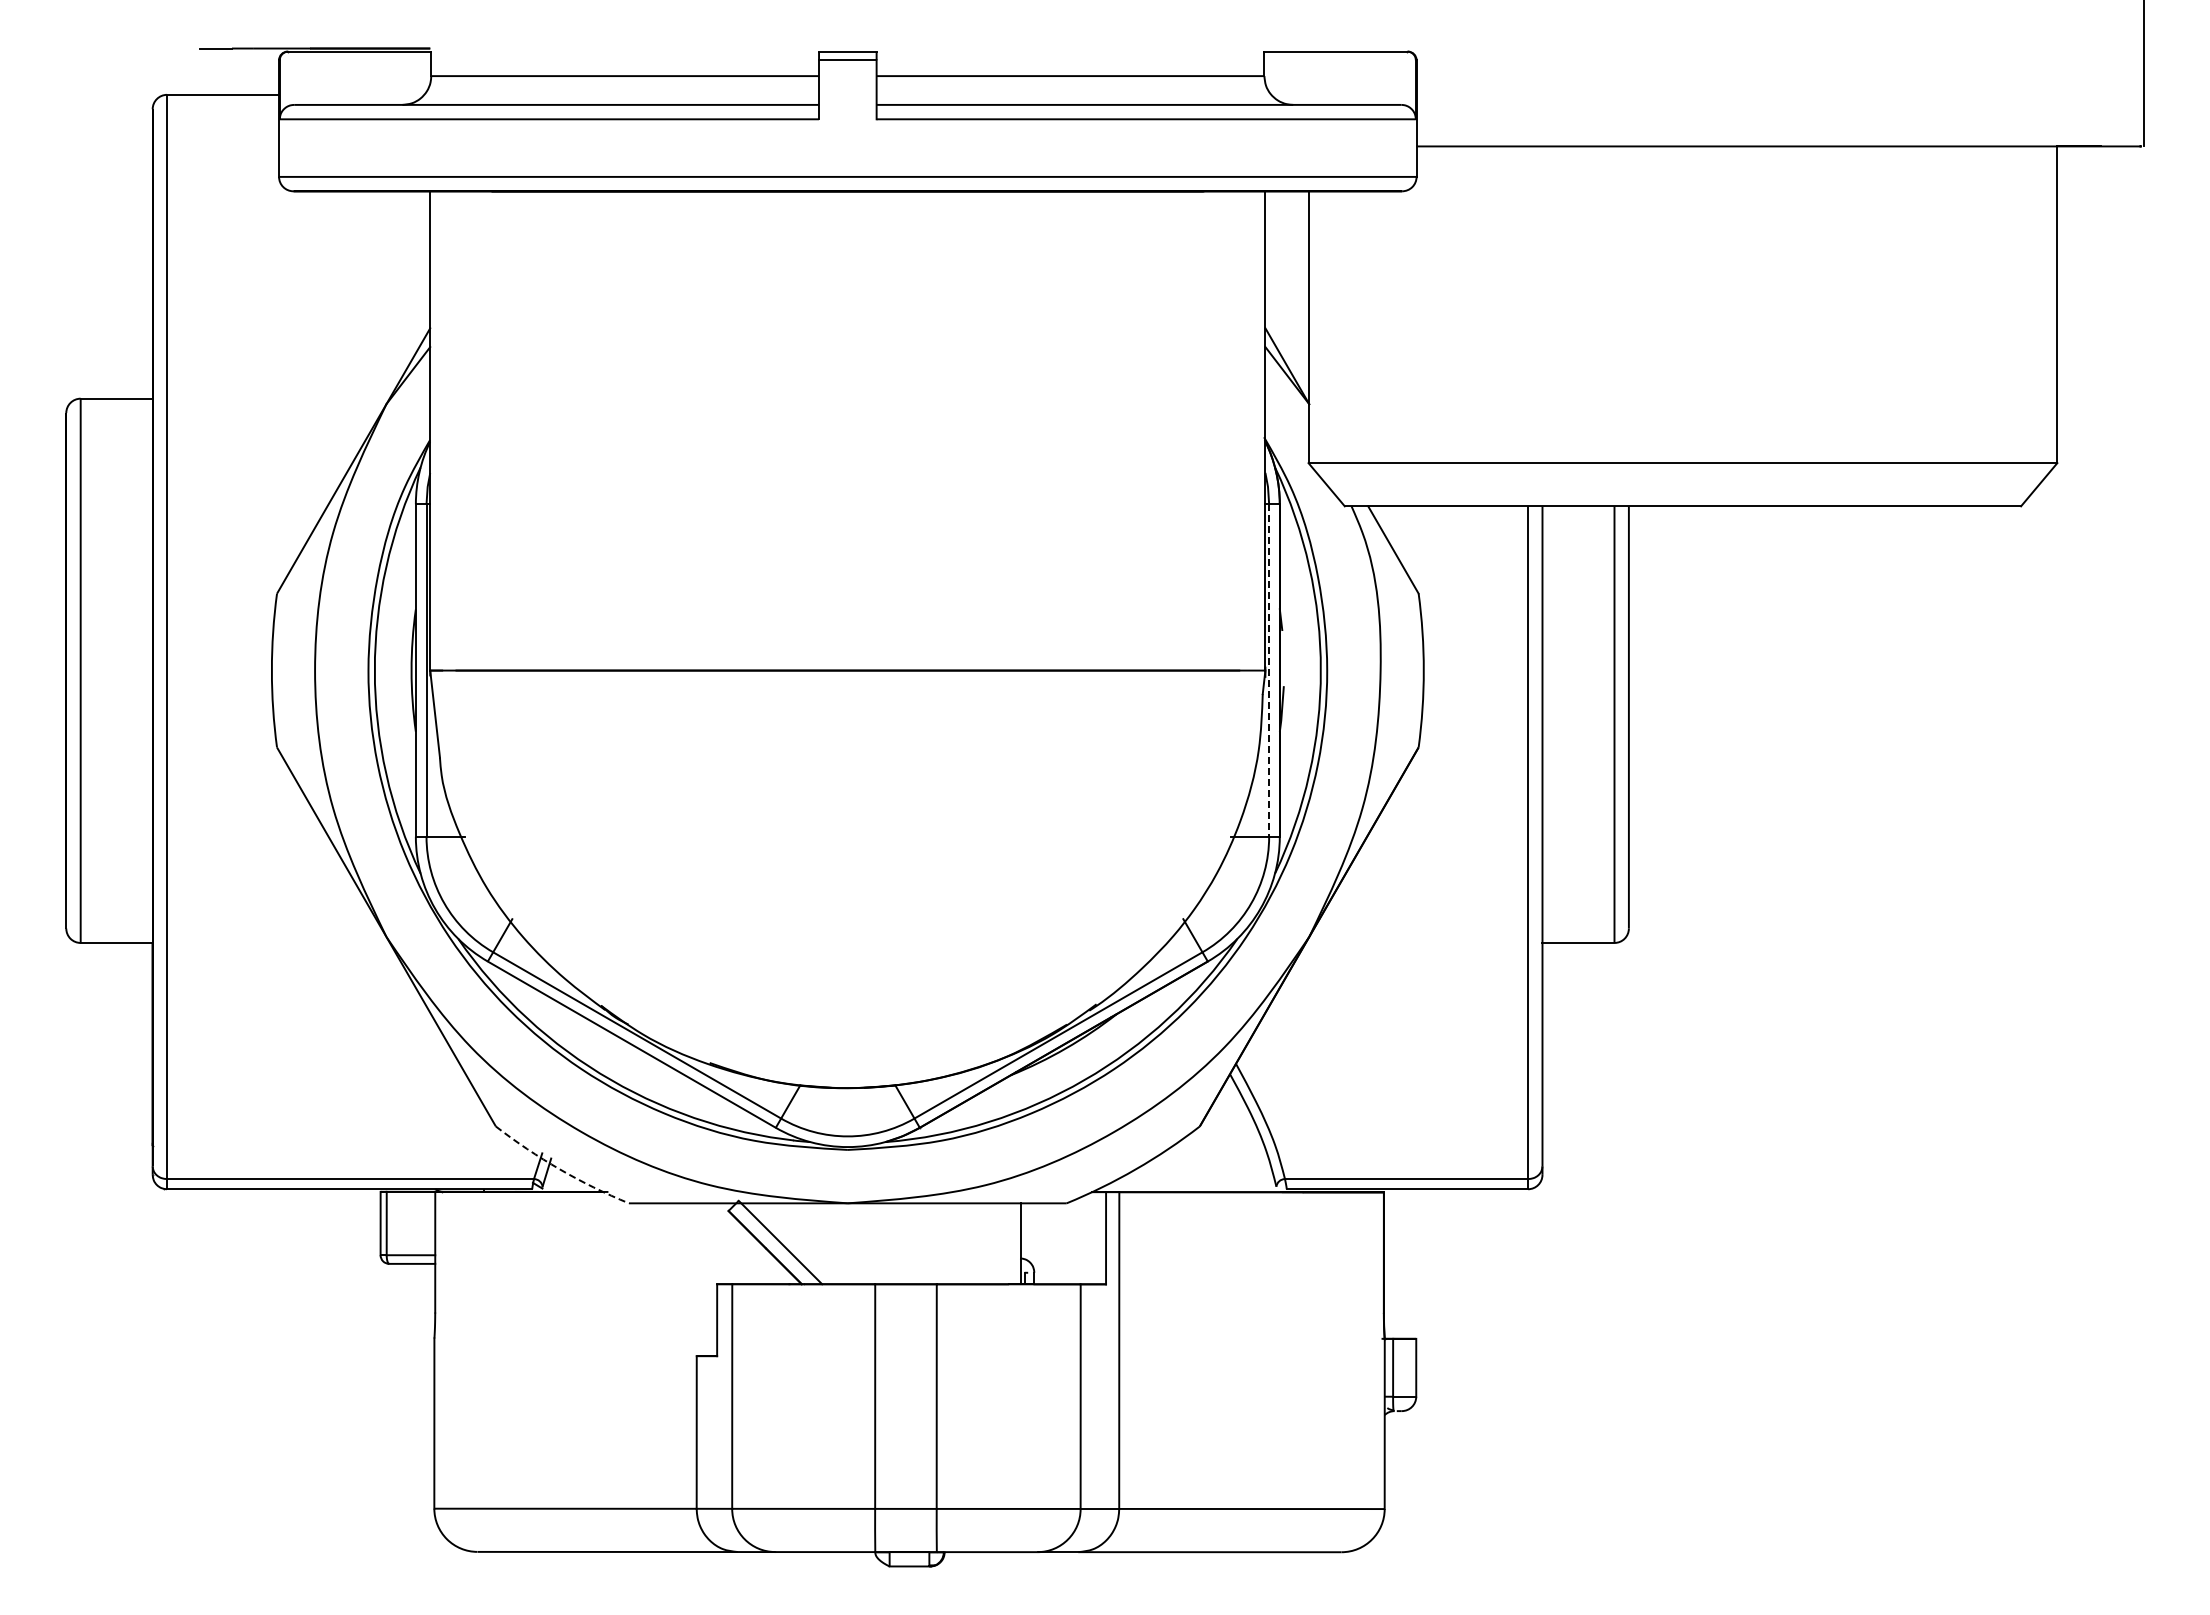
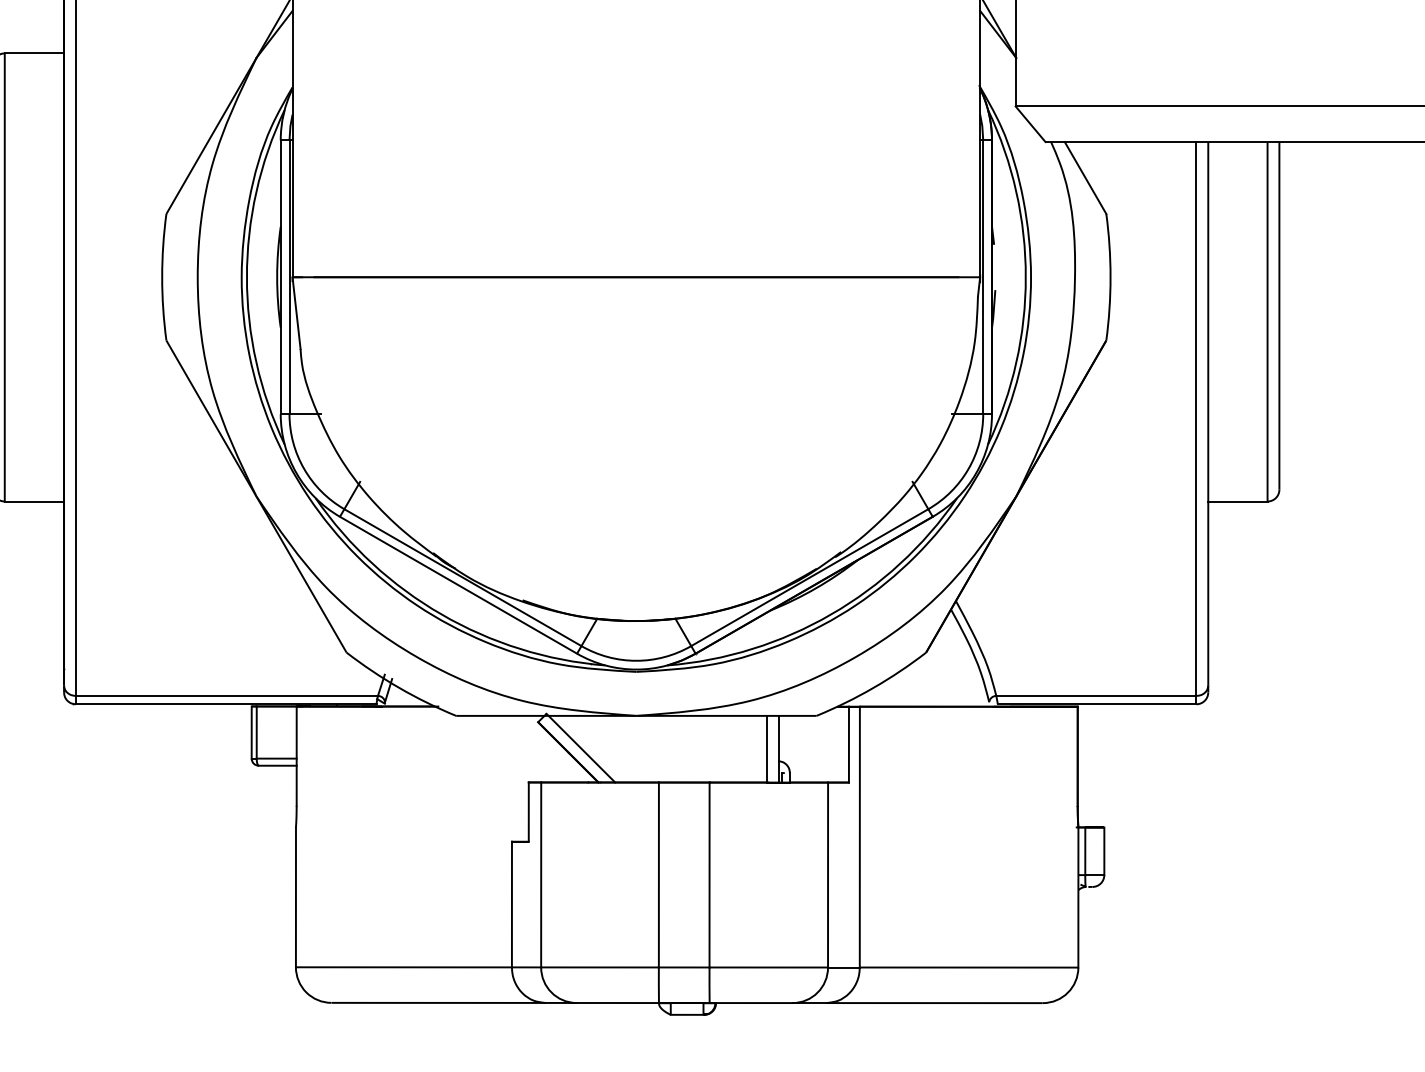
line: (1269, 671) -> (983, 278), dashed -> solid
arc: (559, 1169) -> (398, 688), dashed -> solid
line: (1006, 1243) -> (766, 748), added

